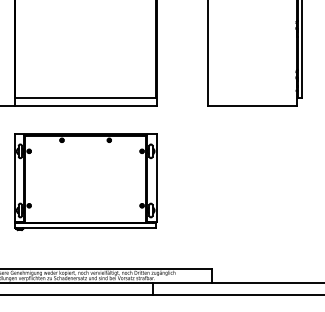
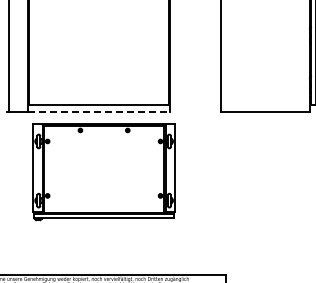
line: (85, 105) -> (98, 111), solid -> dashed
part: (85, 182) -> (103, 172), moved

